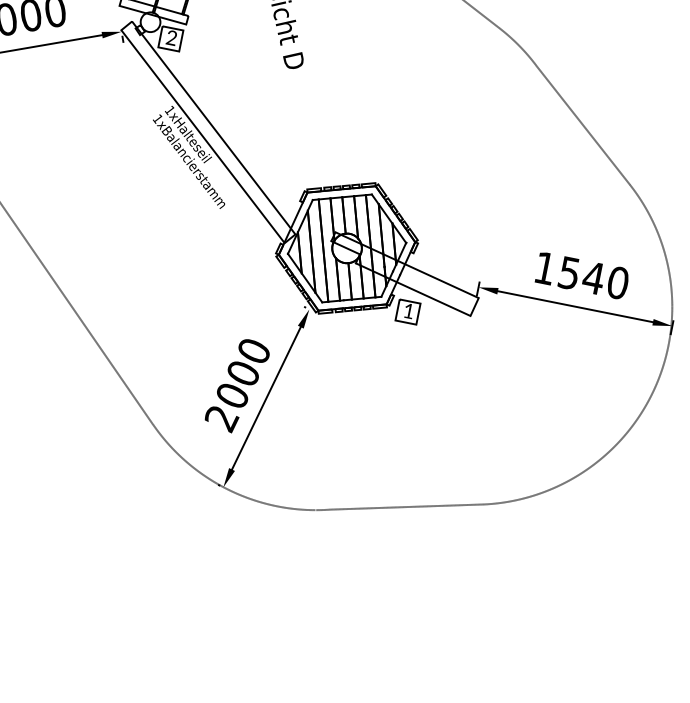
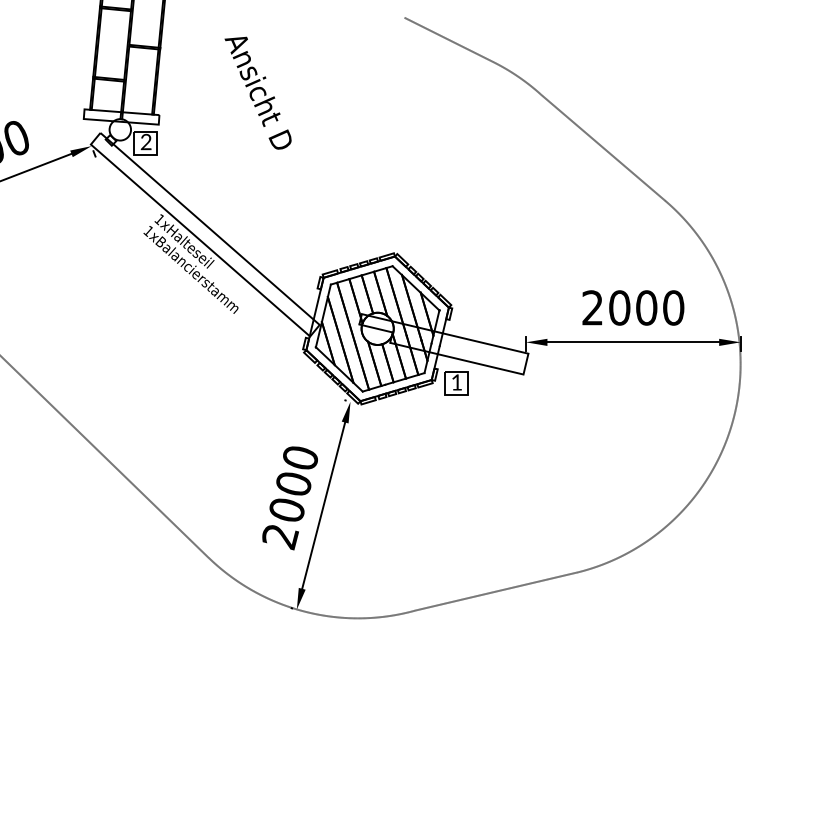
text: (569, 272) -> (619, 307), 1540 -> 2000

